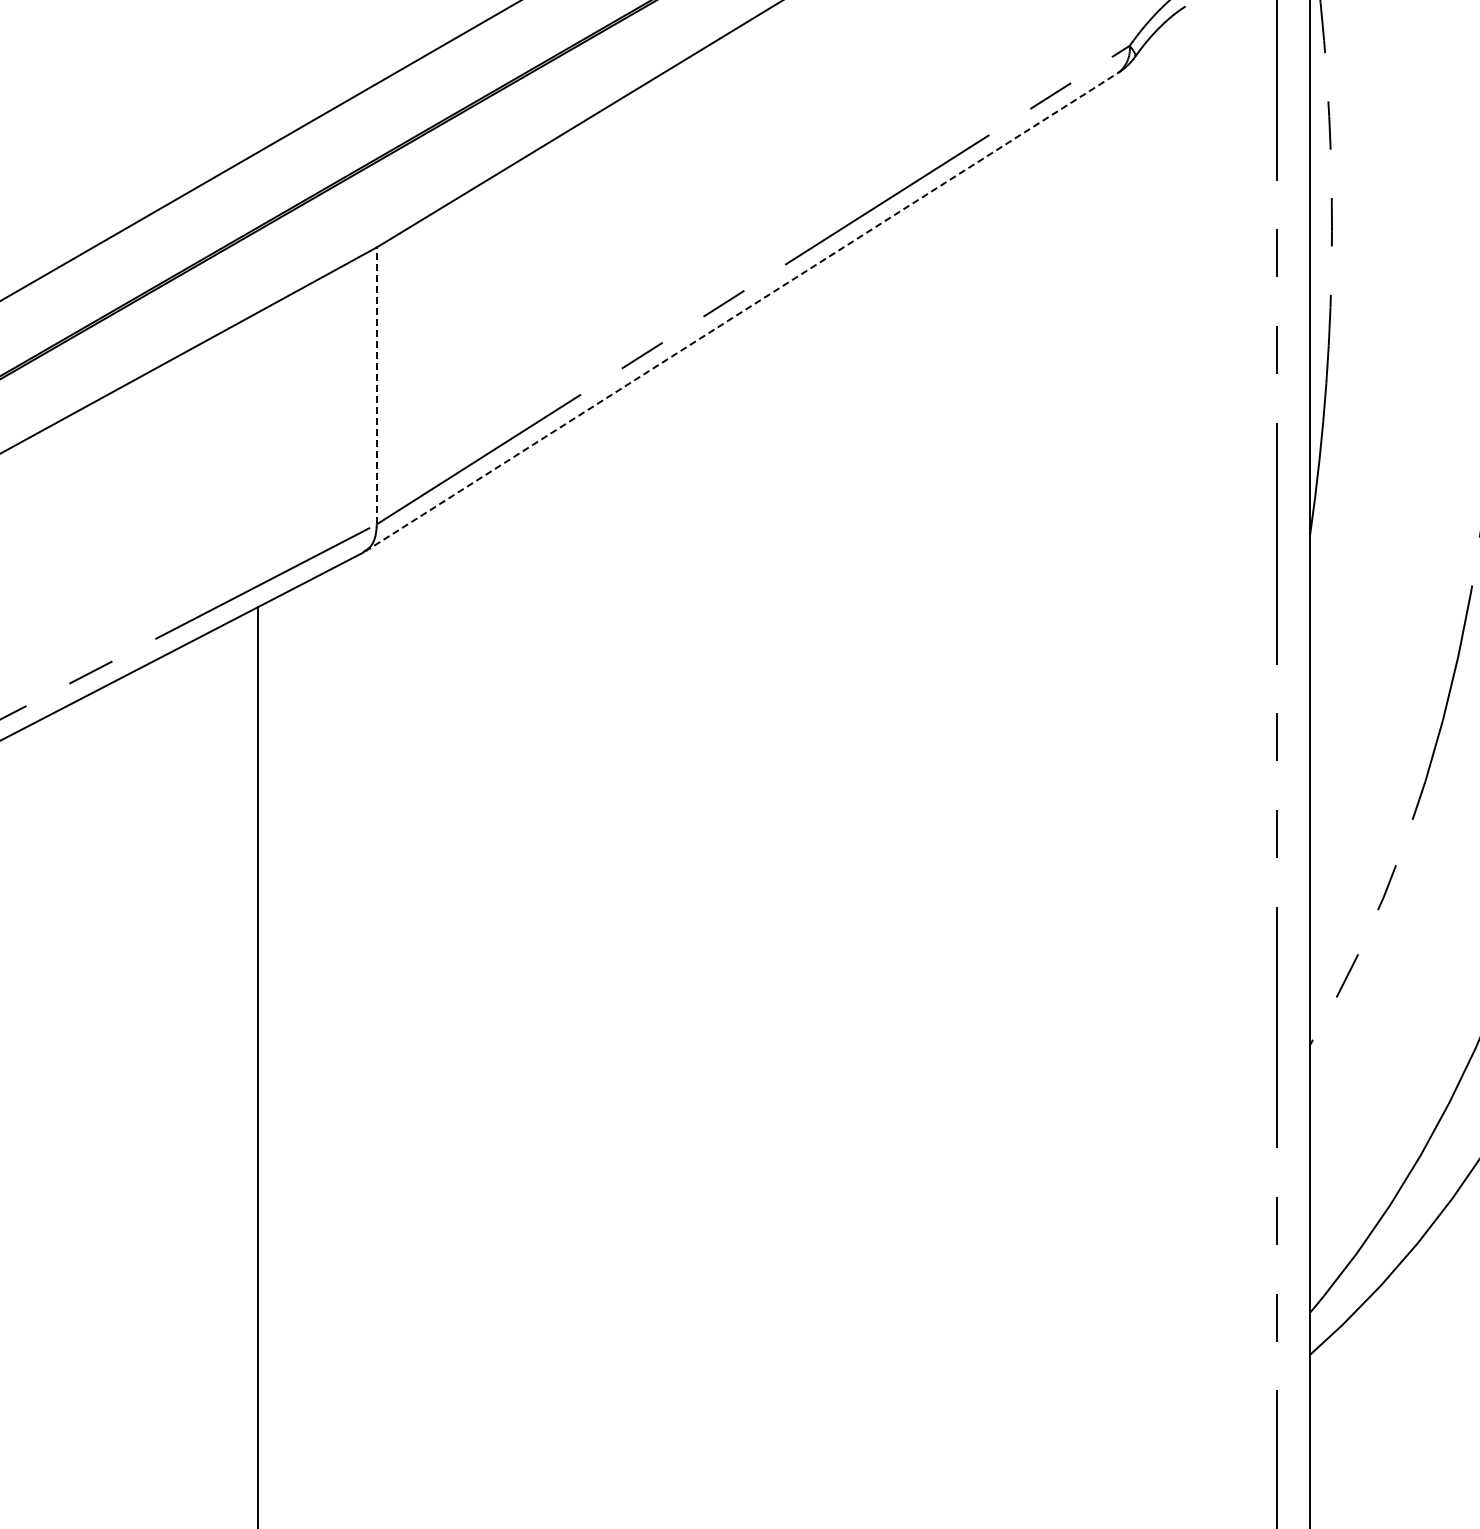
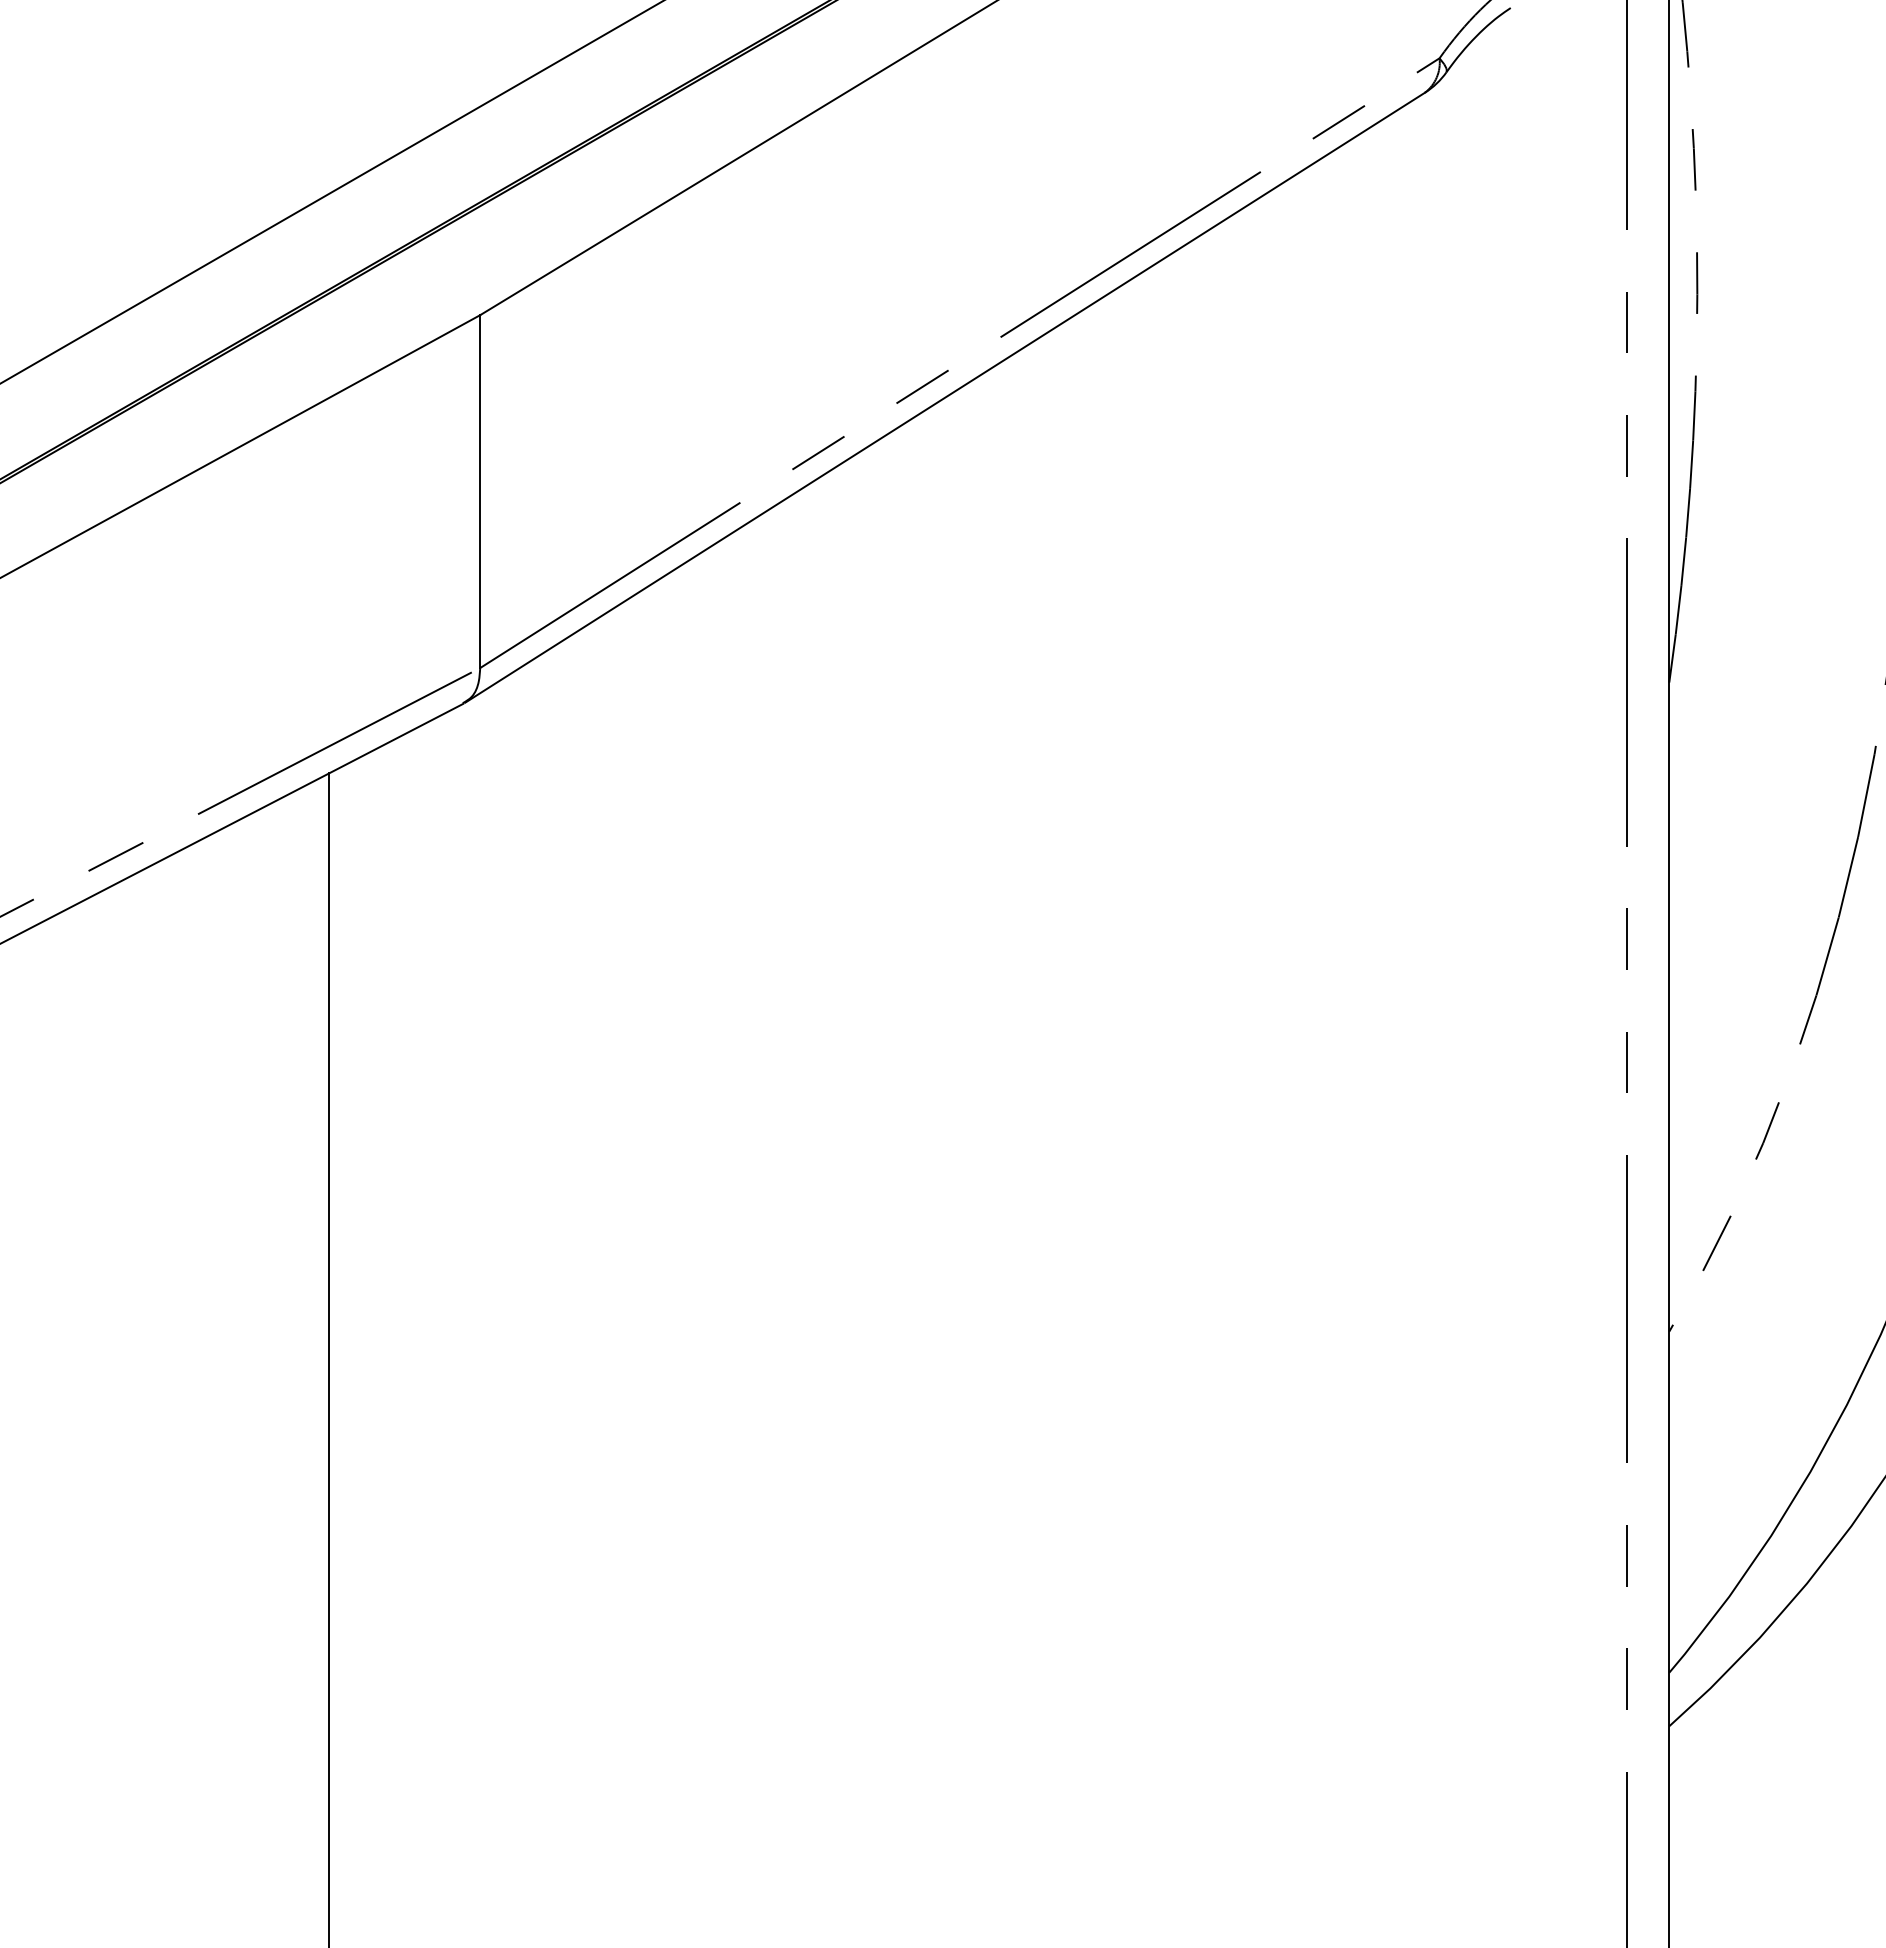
line: (742, 311) -> (946, 396), dashed -> solid
line: (376, 385) -> (479, 491), dashed -> solid

